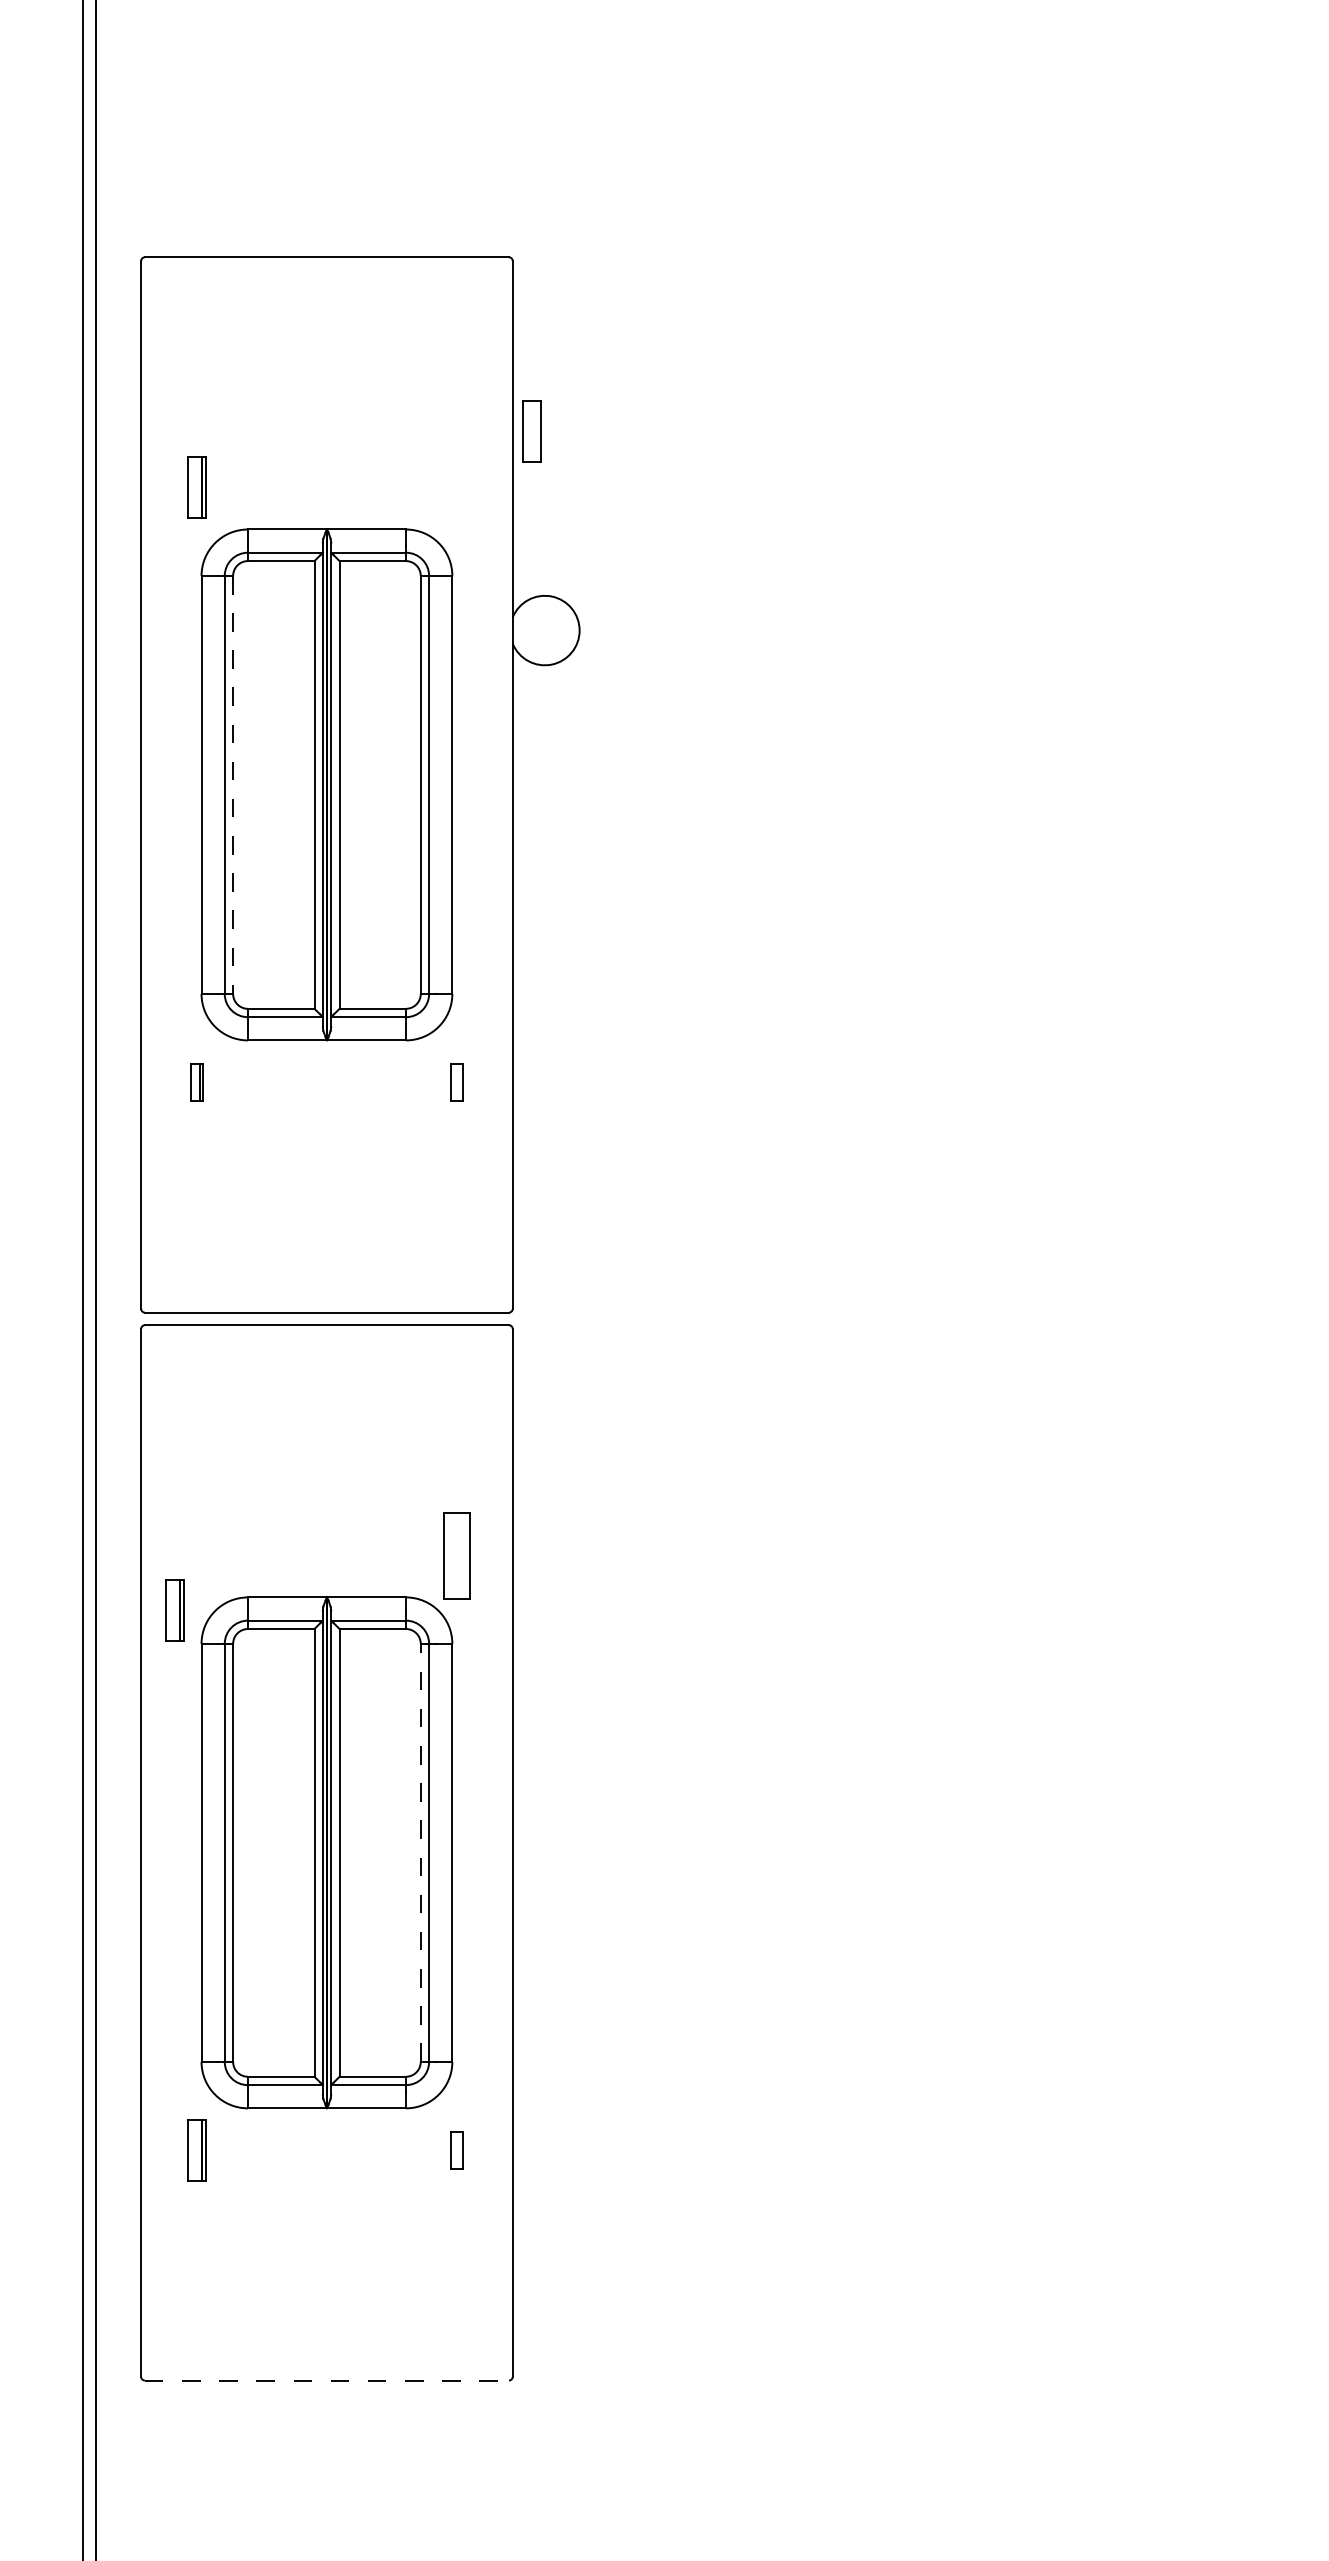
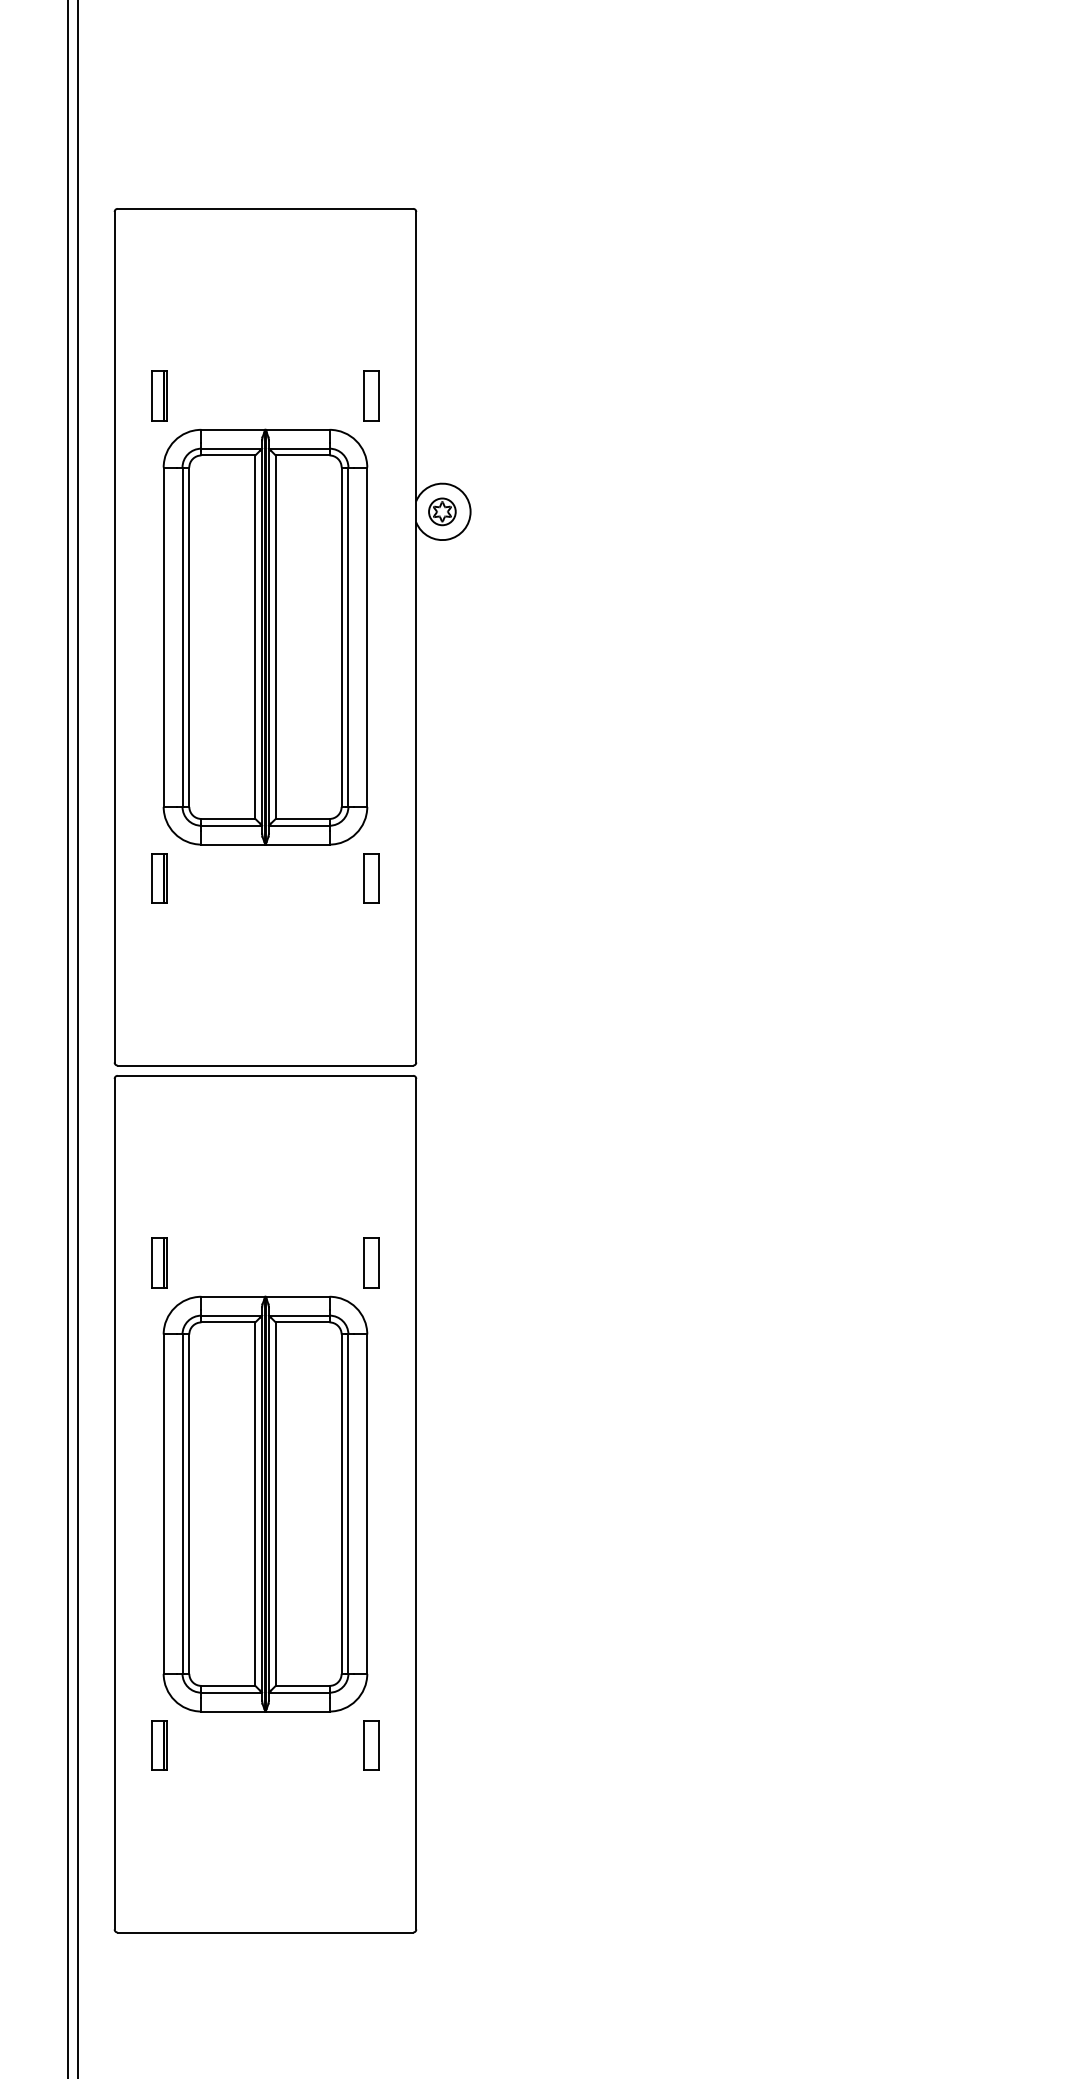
part: (531, 431) -> (370, 395), moved
part: (544, 630) -> (442, 511), added
line: (233, 785) -> (189, 637), dashed -> solid
part: (196, 1081) -> (159, 877), size x1.67
part: (456, 1082) -> (370, 878), size x1.67
part: (456, 1555) -> (370, 1262), size x0.71
part: (174, 1610) -> (159, 1262), moved
line: (420, 1852) -> (341, 1503), dashed -> solid
part: (456, 2150) -> (370, 1745), size x1.67
line: (327, 2380) -> (265, 1932), dashed -> solid

